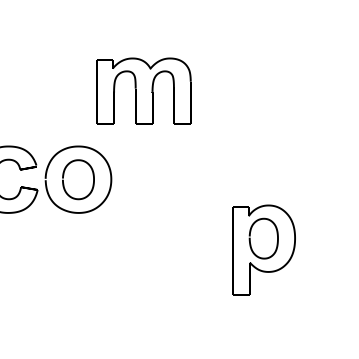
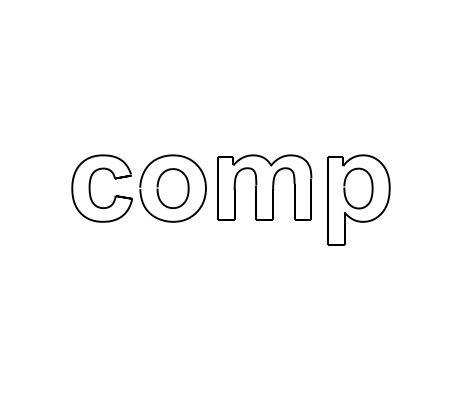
part: (143, 90) -> (264, 187), moved
part: (263, 249) -> (358, 199), moved

